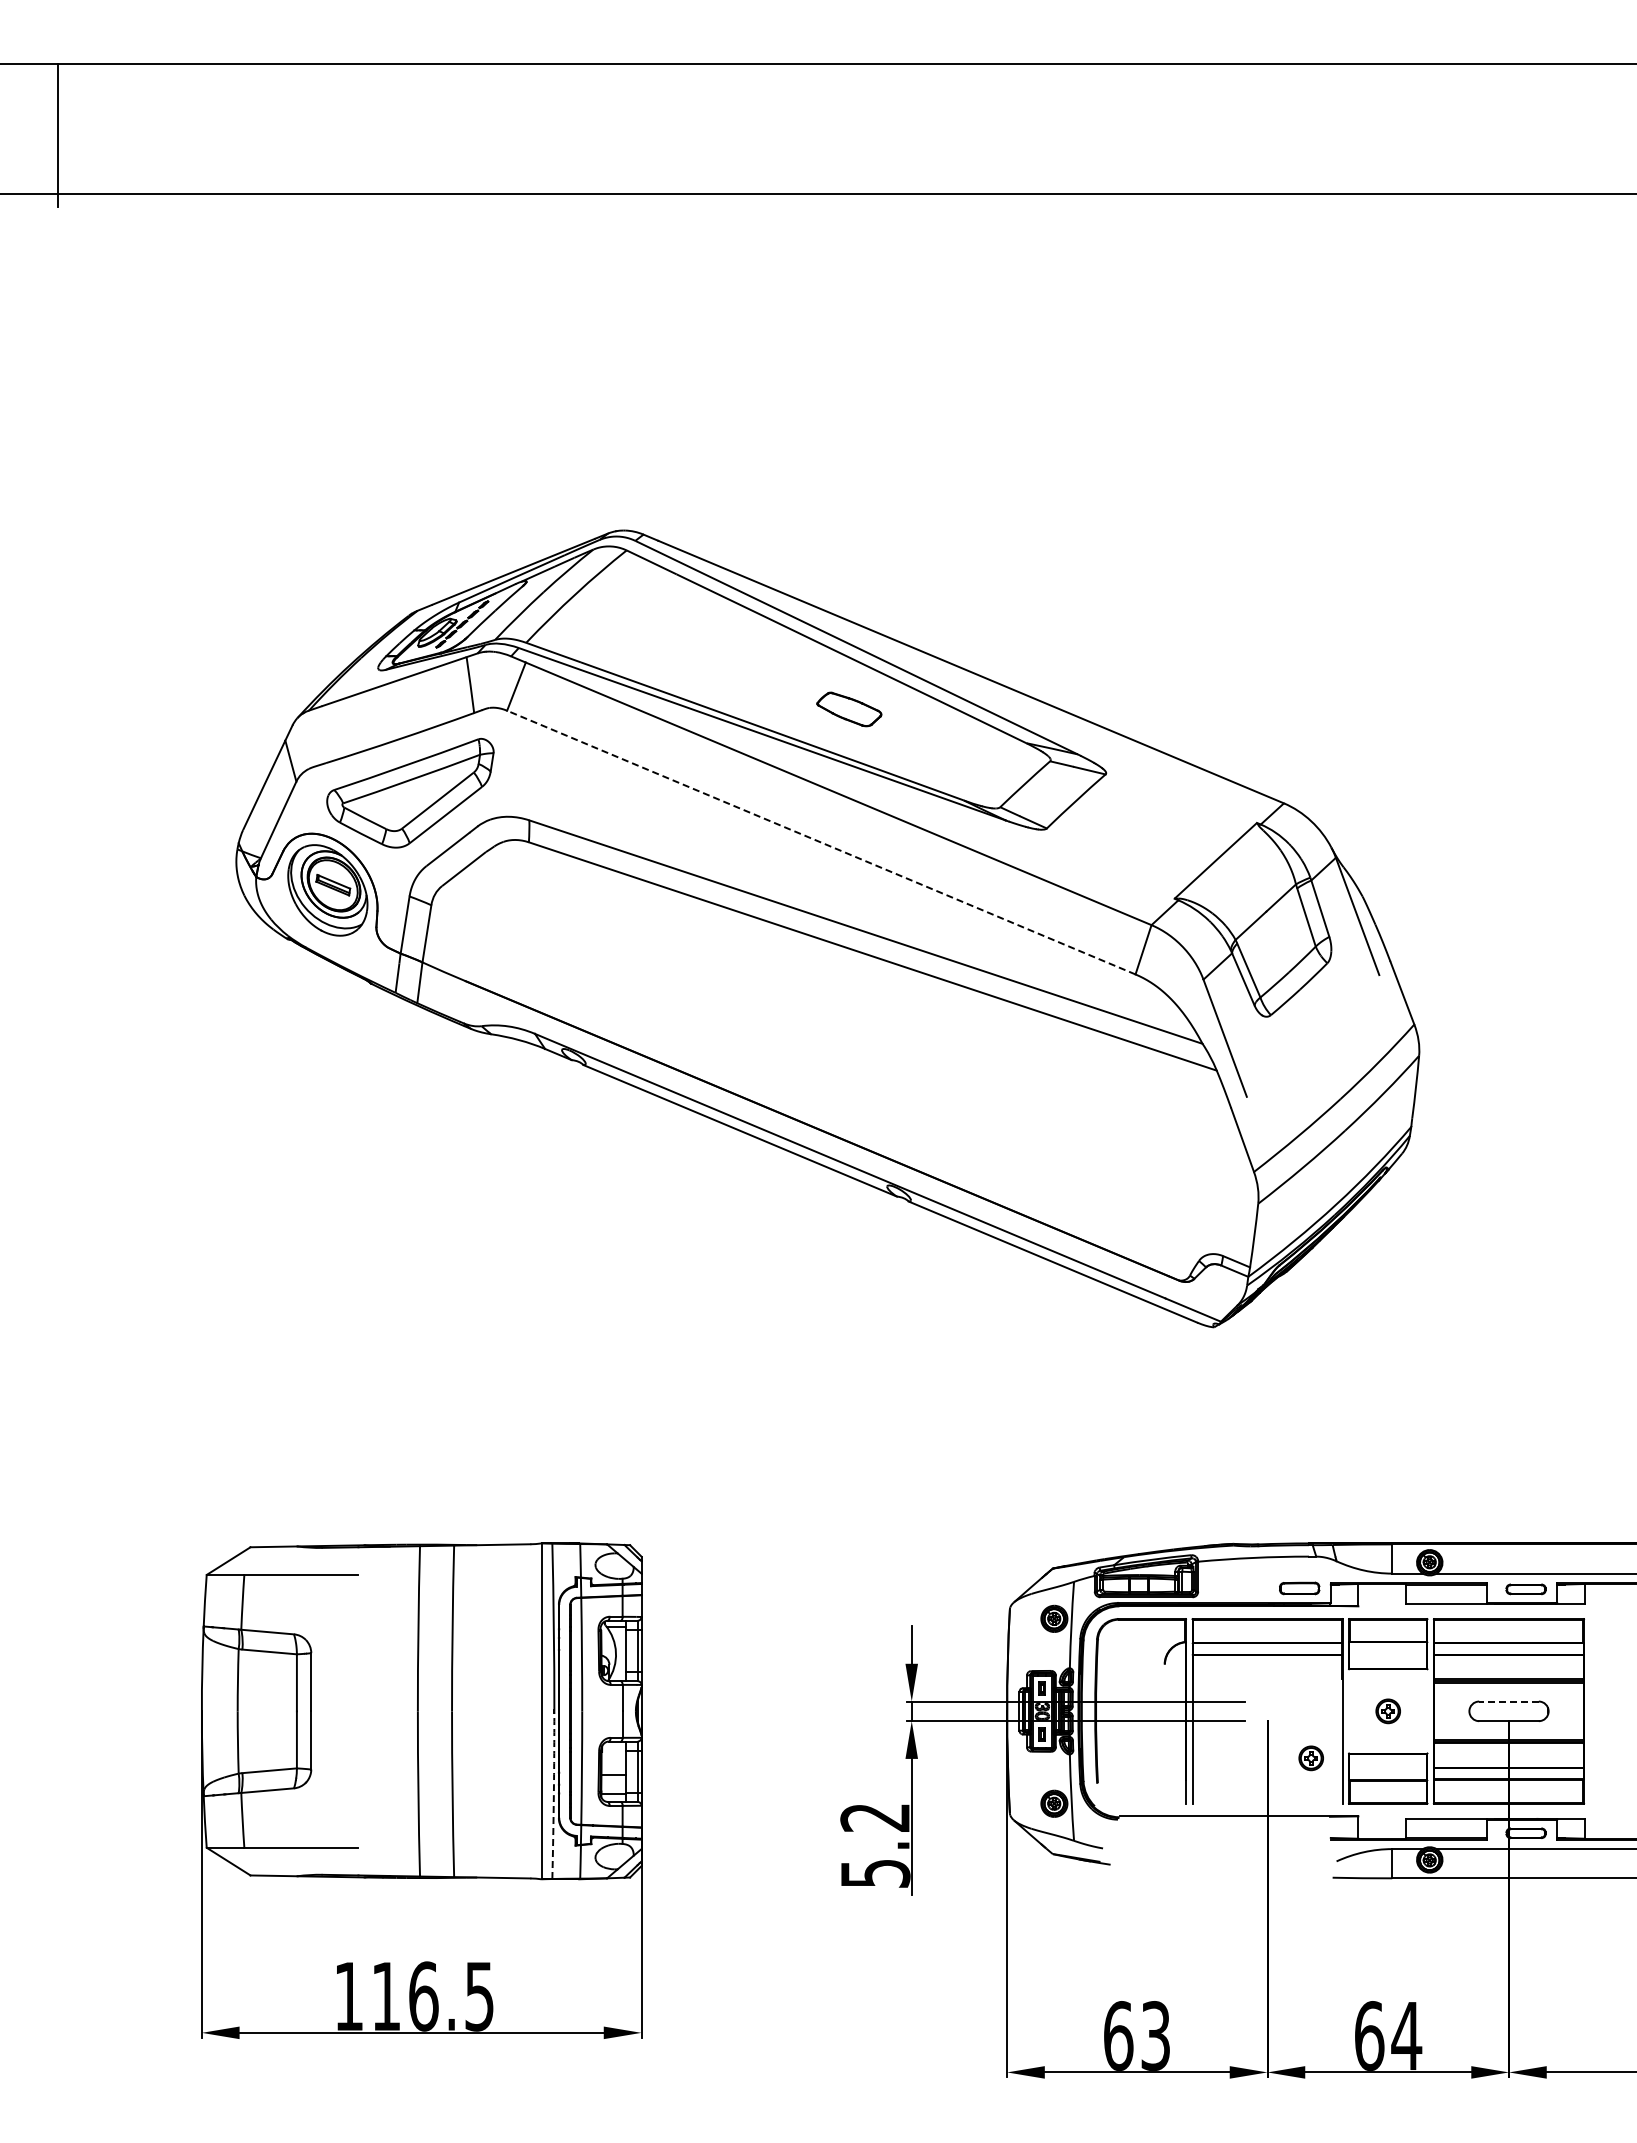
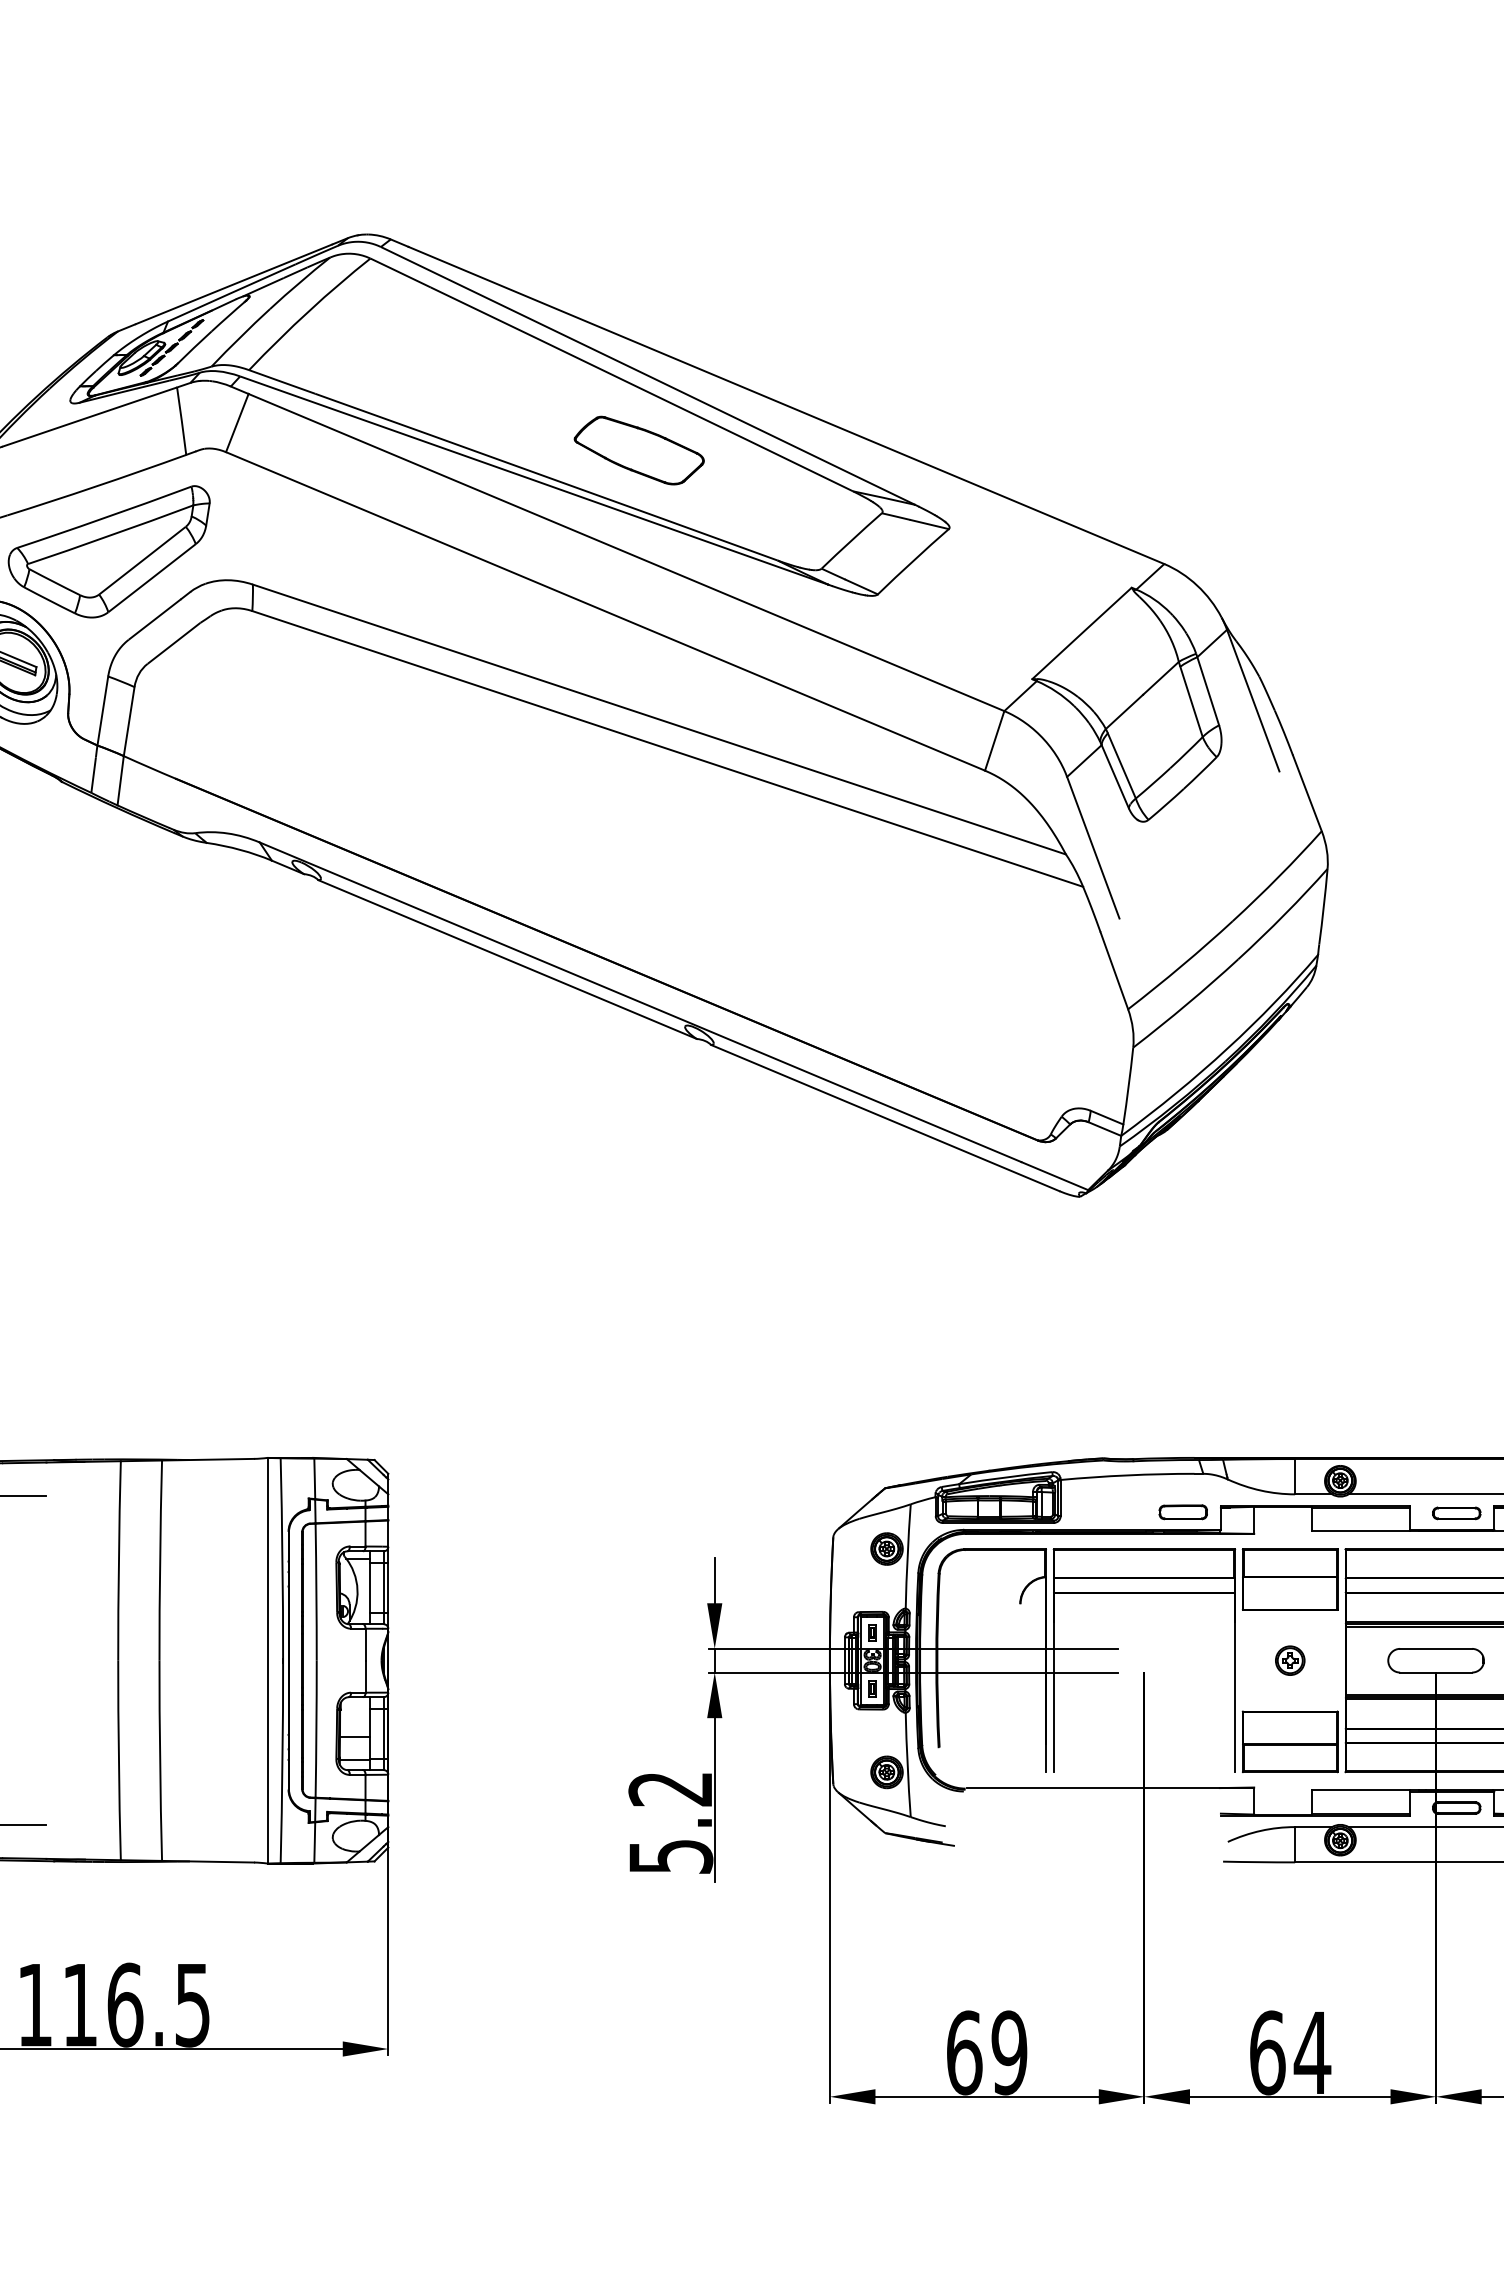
part: (849, 709) -> (639, 450), size x1.67
line: (821, 842) -> (605, 611), dashed -> solid
line: (1509, 1701) -> (1436, 1648), dashed -> solid
part: (1310, 1758) -> (1196, 1717), removed
arc: (553, 1795) -> (282, 1762), dashed -> solid
text: (1155, 2035) -> (1009, 2052), 63 -> 69

